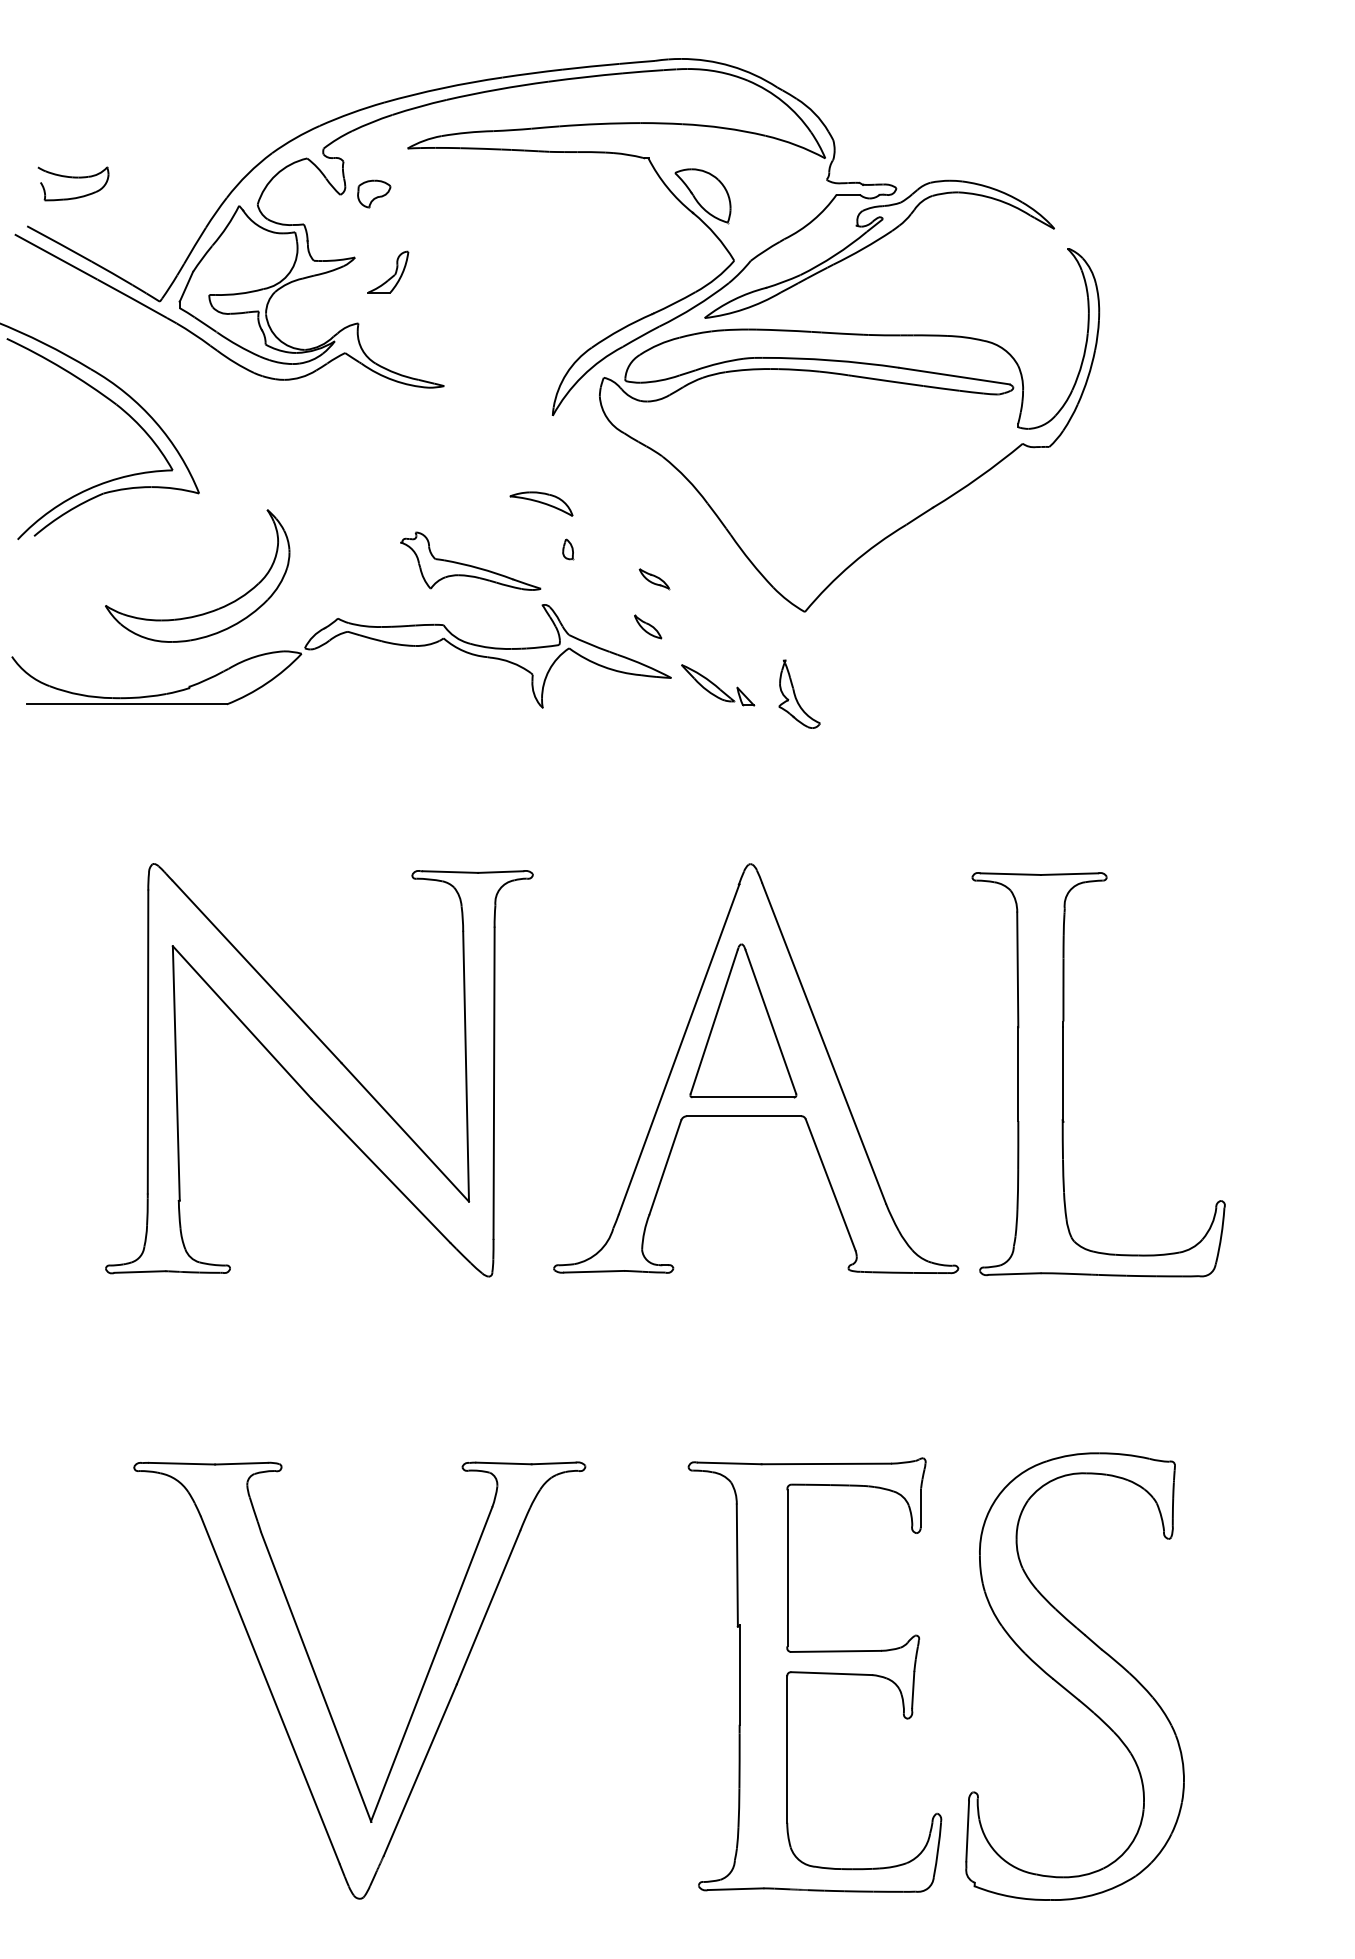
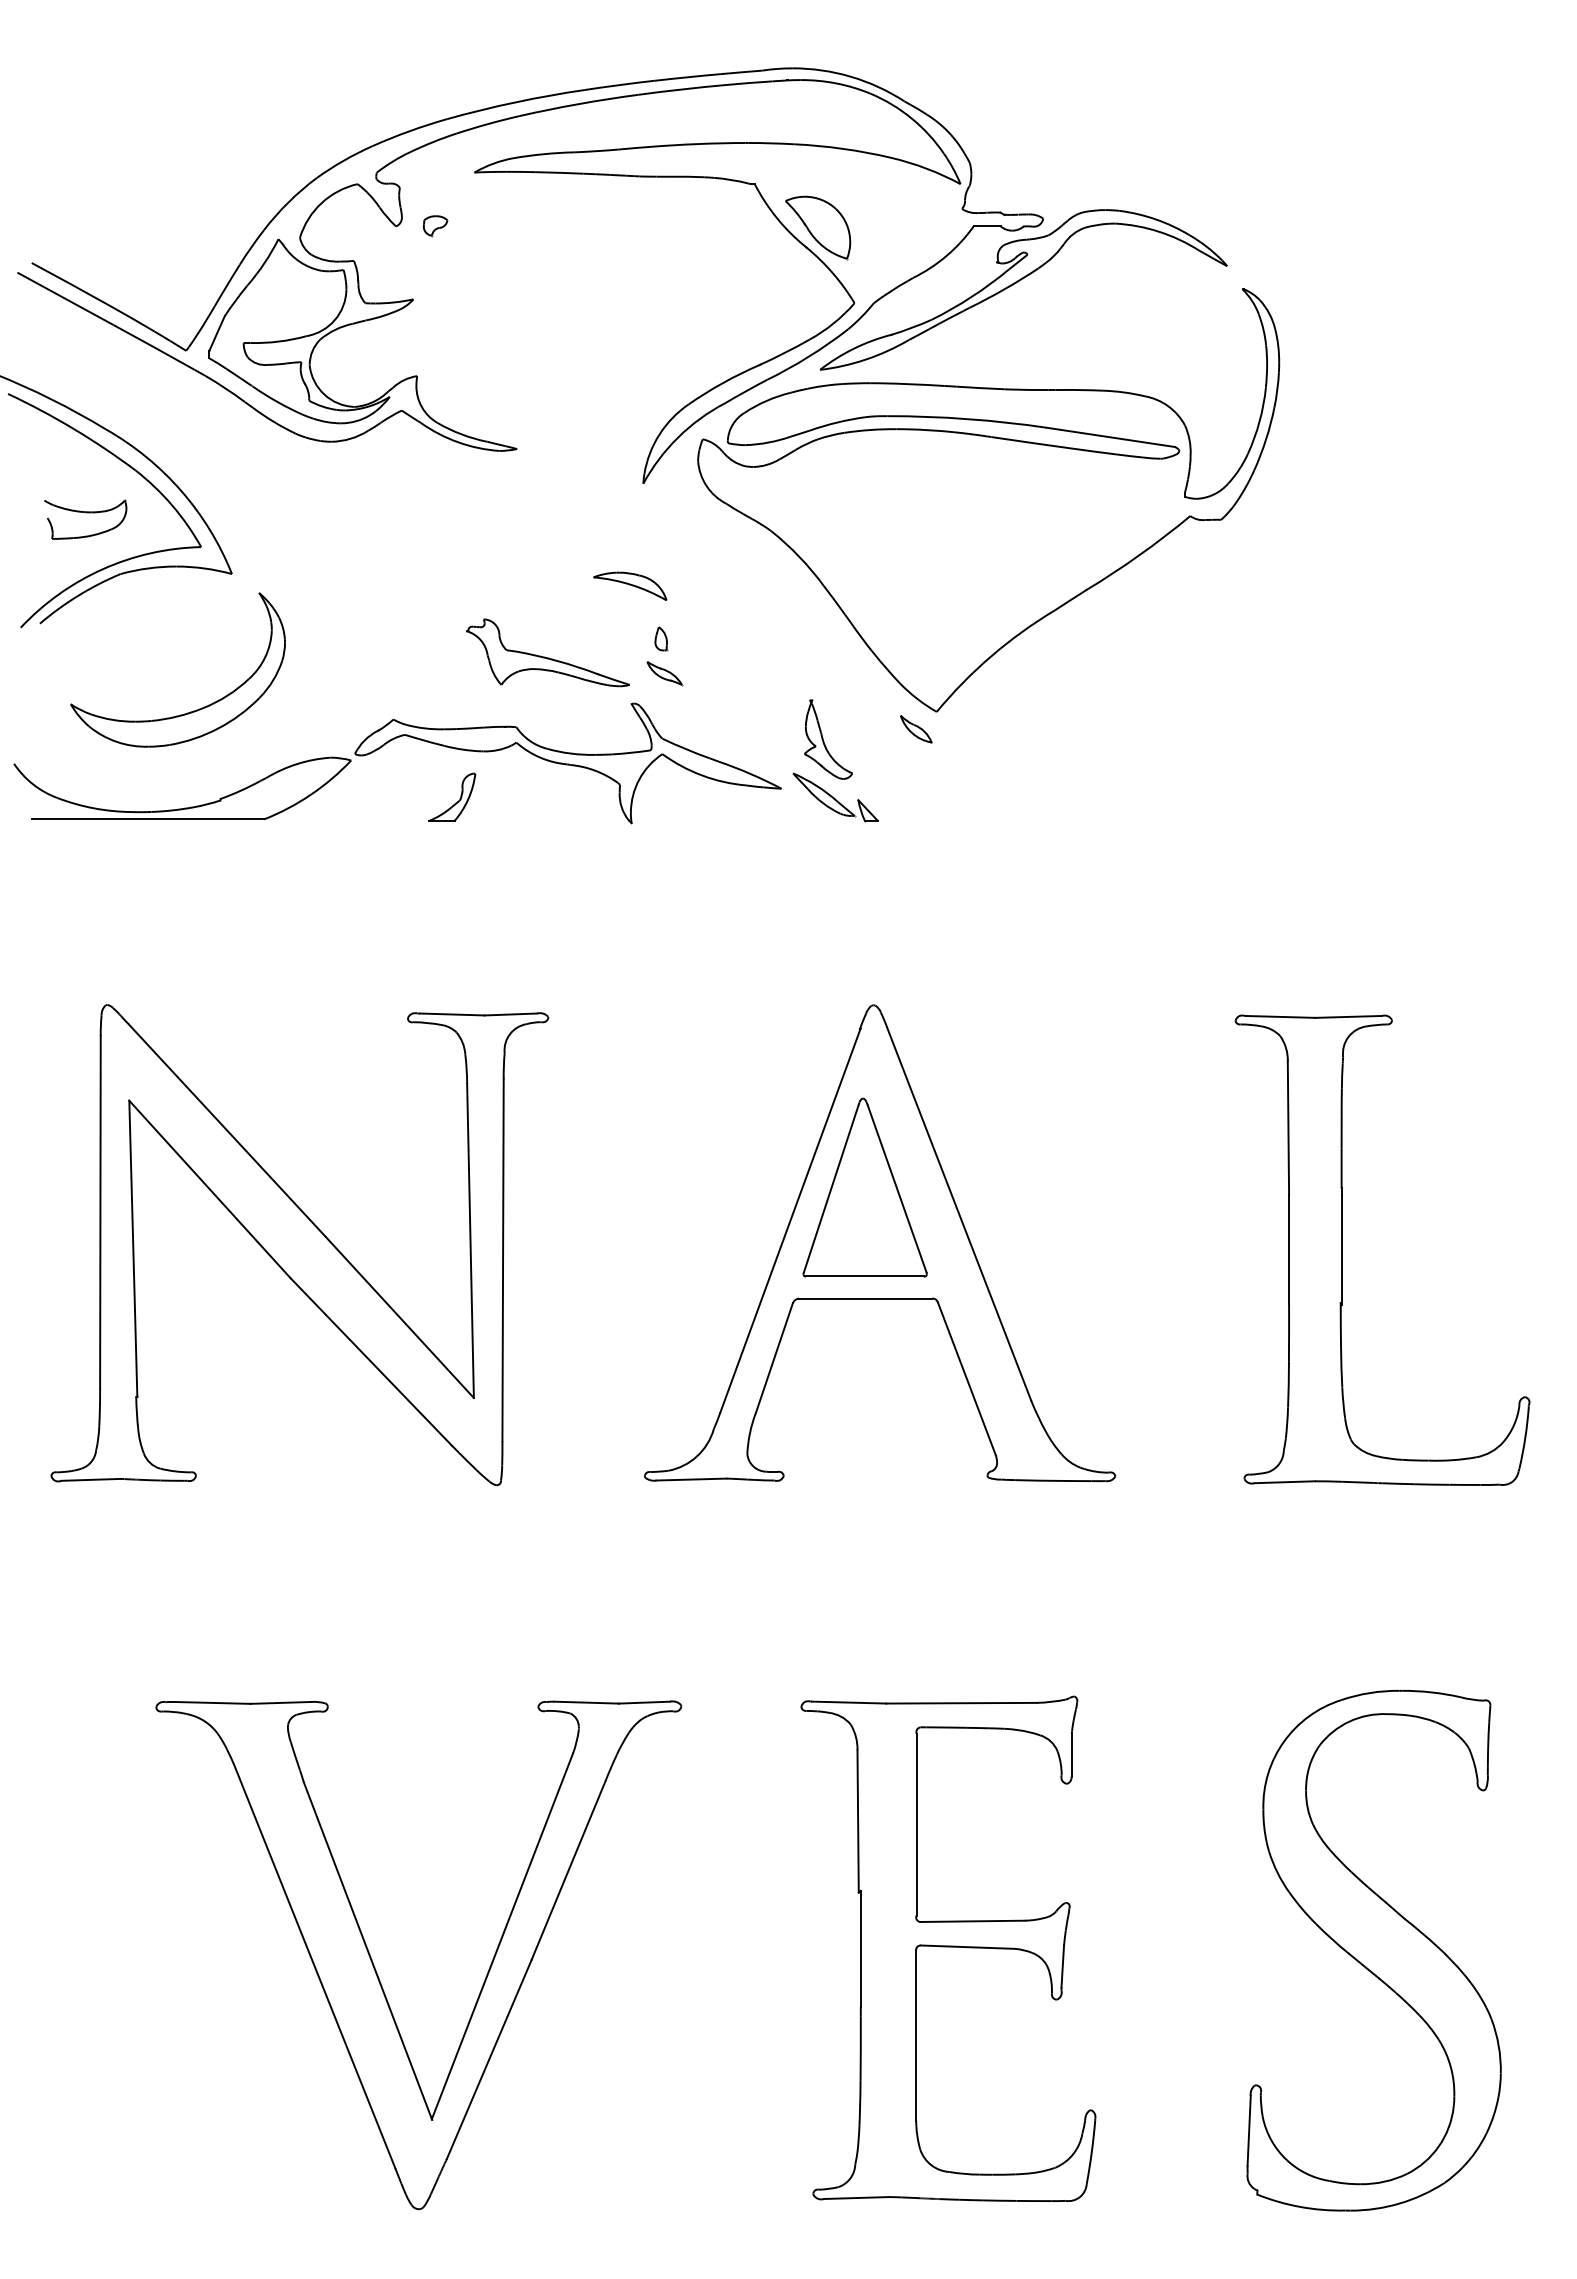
part: (73, 183) -> (85, 519), moved
part: (374, 194) -> (435, 226), size x0.62
part: (391, 276) -> (455, 802), moved
part: (654, 579) -> (664, 673), moved
part: (208, 611) -> (190, 711), moved
part: (648, 627) -> (916, 729), moved
part: (799, 694) -> (828, 739), moved
part: (319, 1070) -> (299, 1245), moved
part: (1064, 1074) -> (1342, 1249), moved
part: (1074, 1676) -> (1373, 1950), moved

